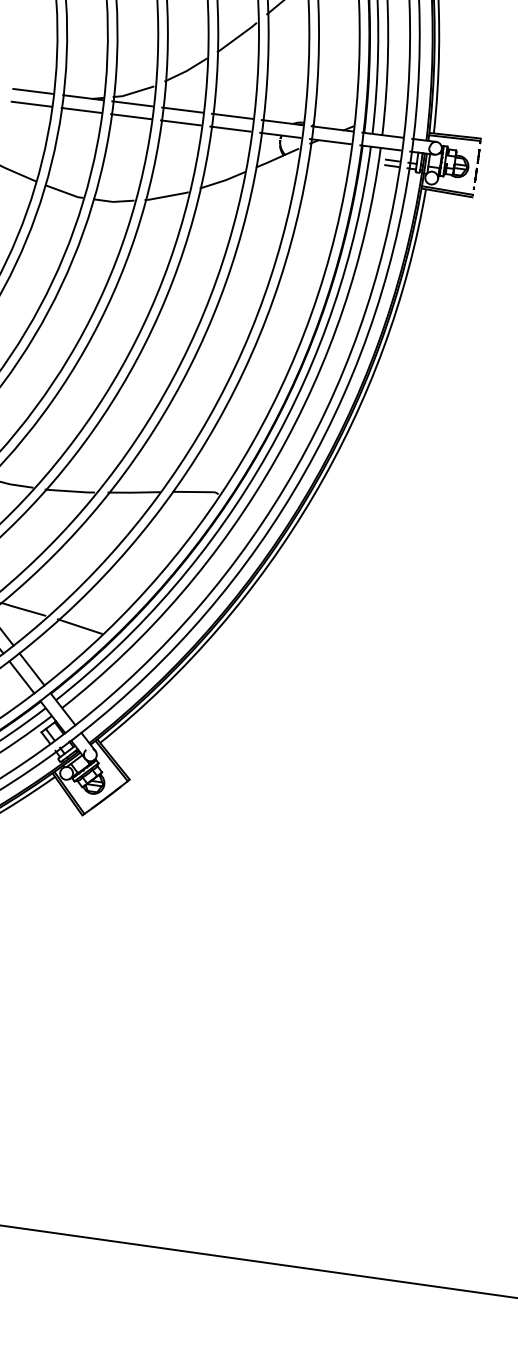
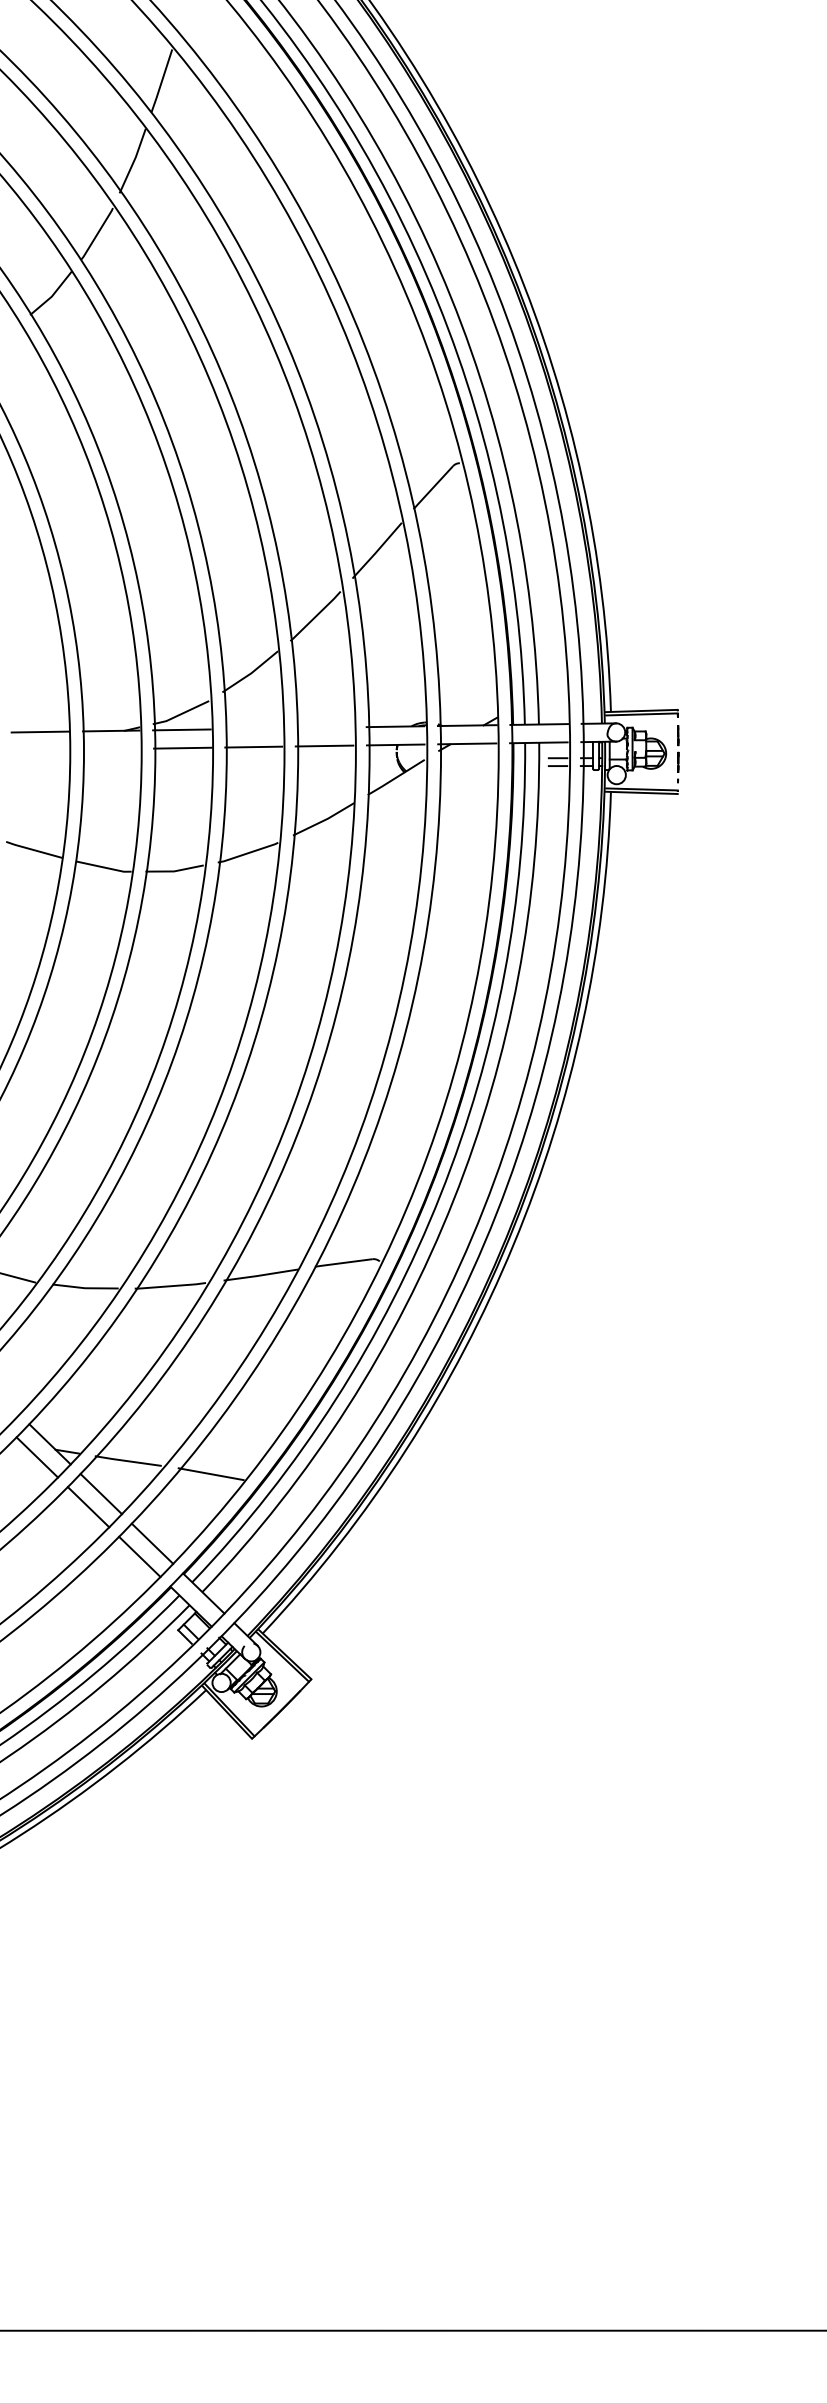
line: (31, 103) -> (40, 749), removed
line: (81, 109) -> (111, 748), removed
line: (181, 109) -> (252, 728), removed
line: (232, 116) -> (324, 727), removed

